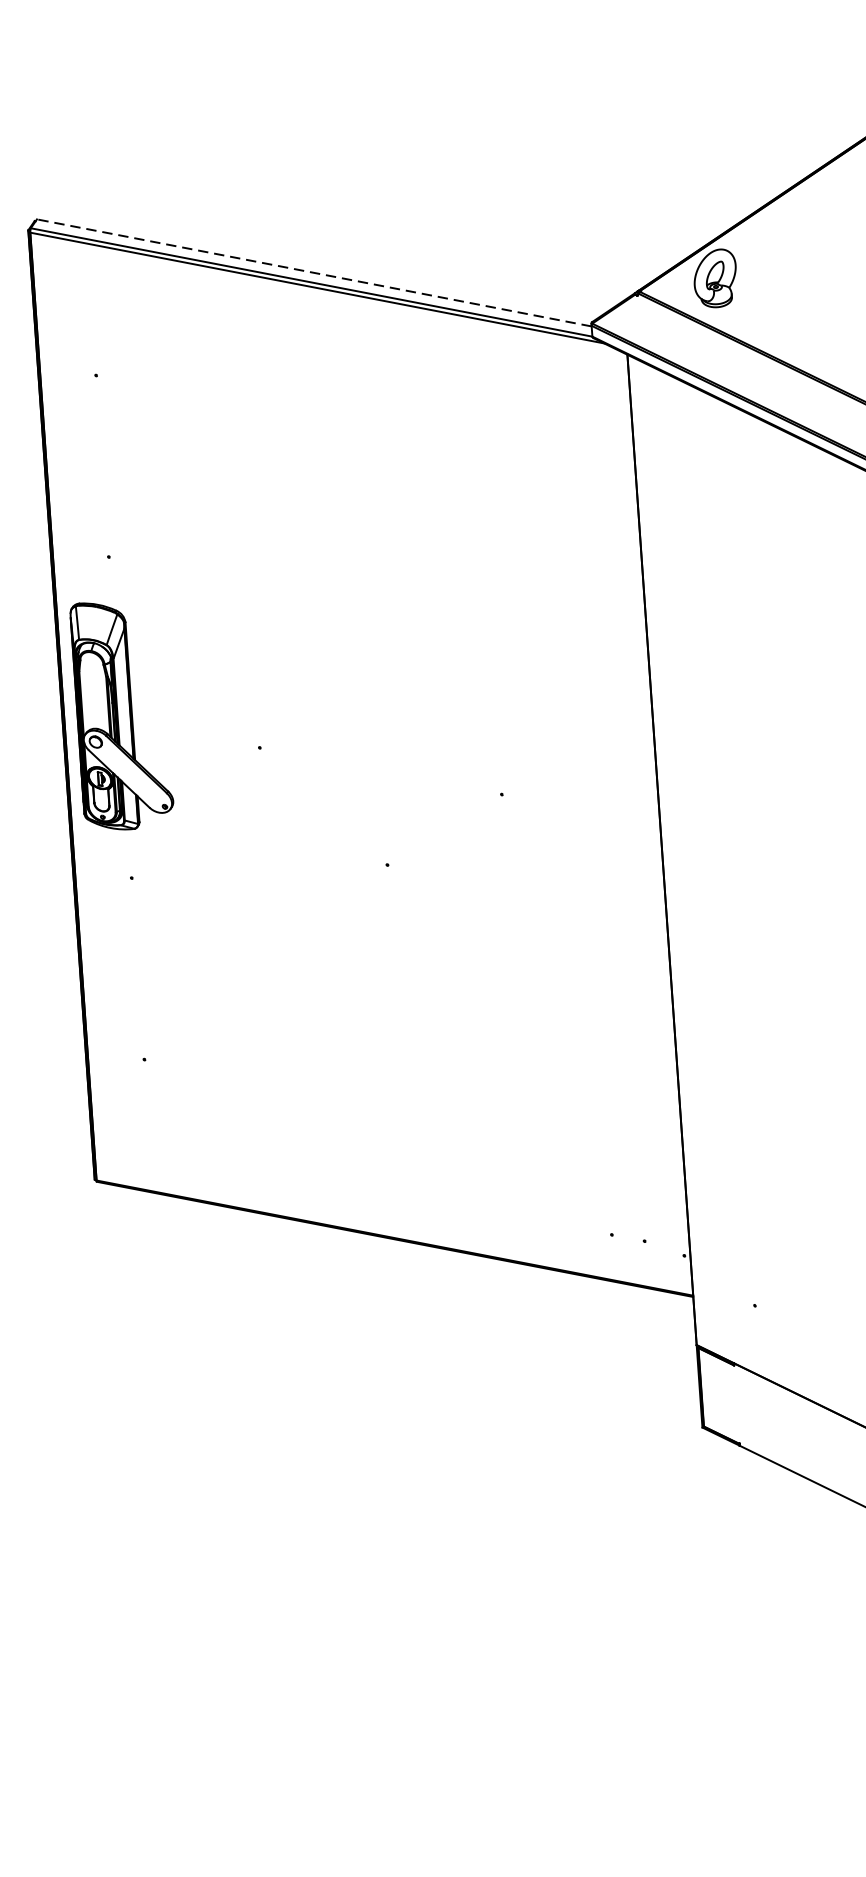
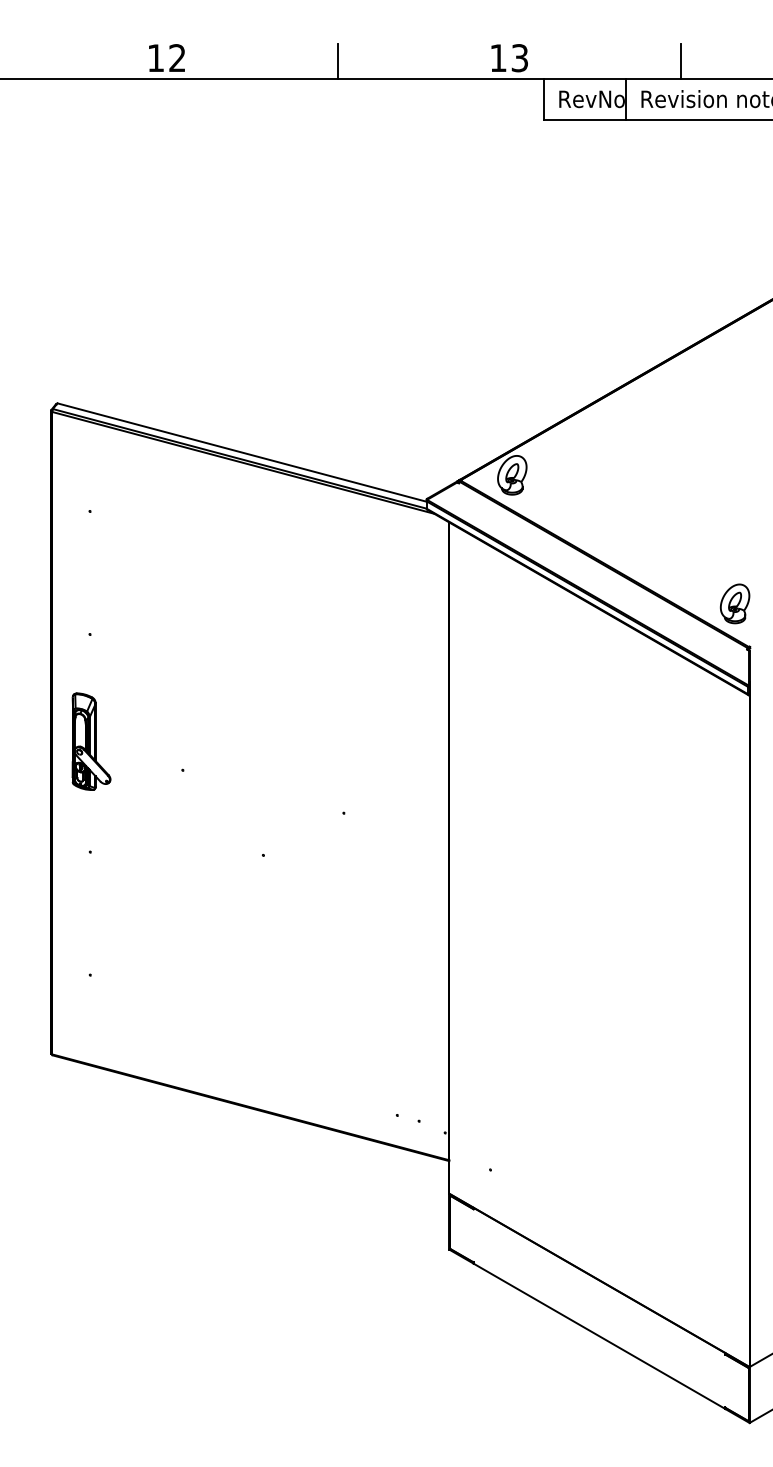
line: (315, 272) -> (242, 452), dashed -> solid
part: (122, 714) -> (91, 741), size x0.62

